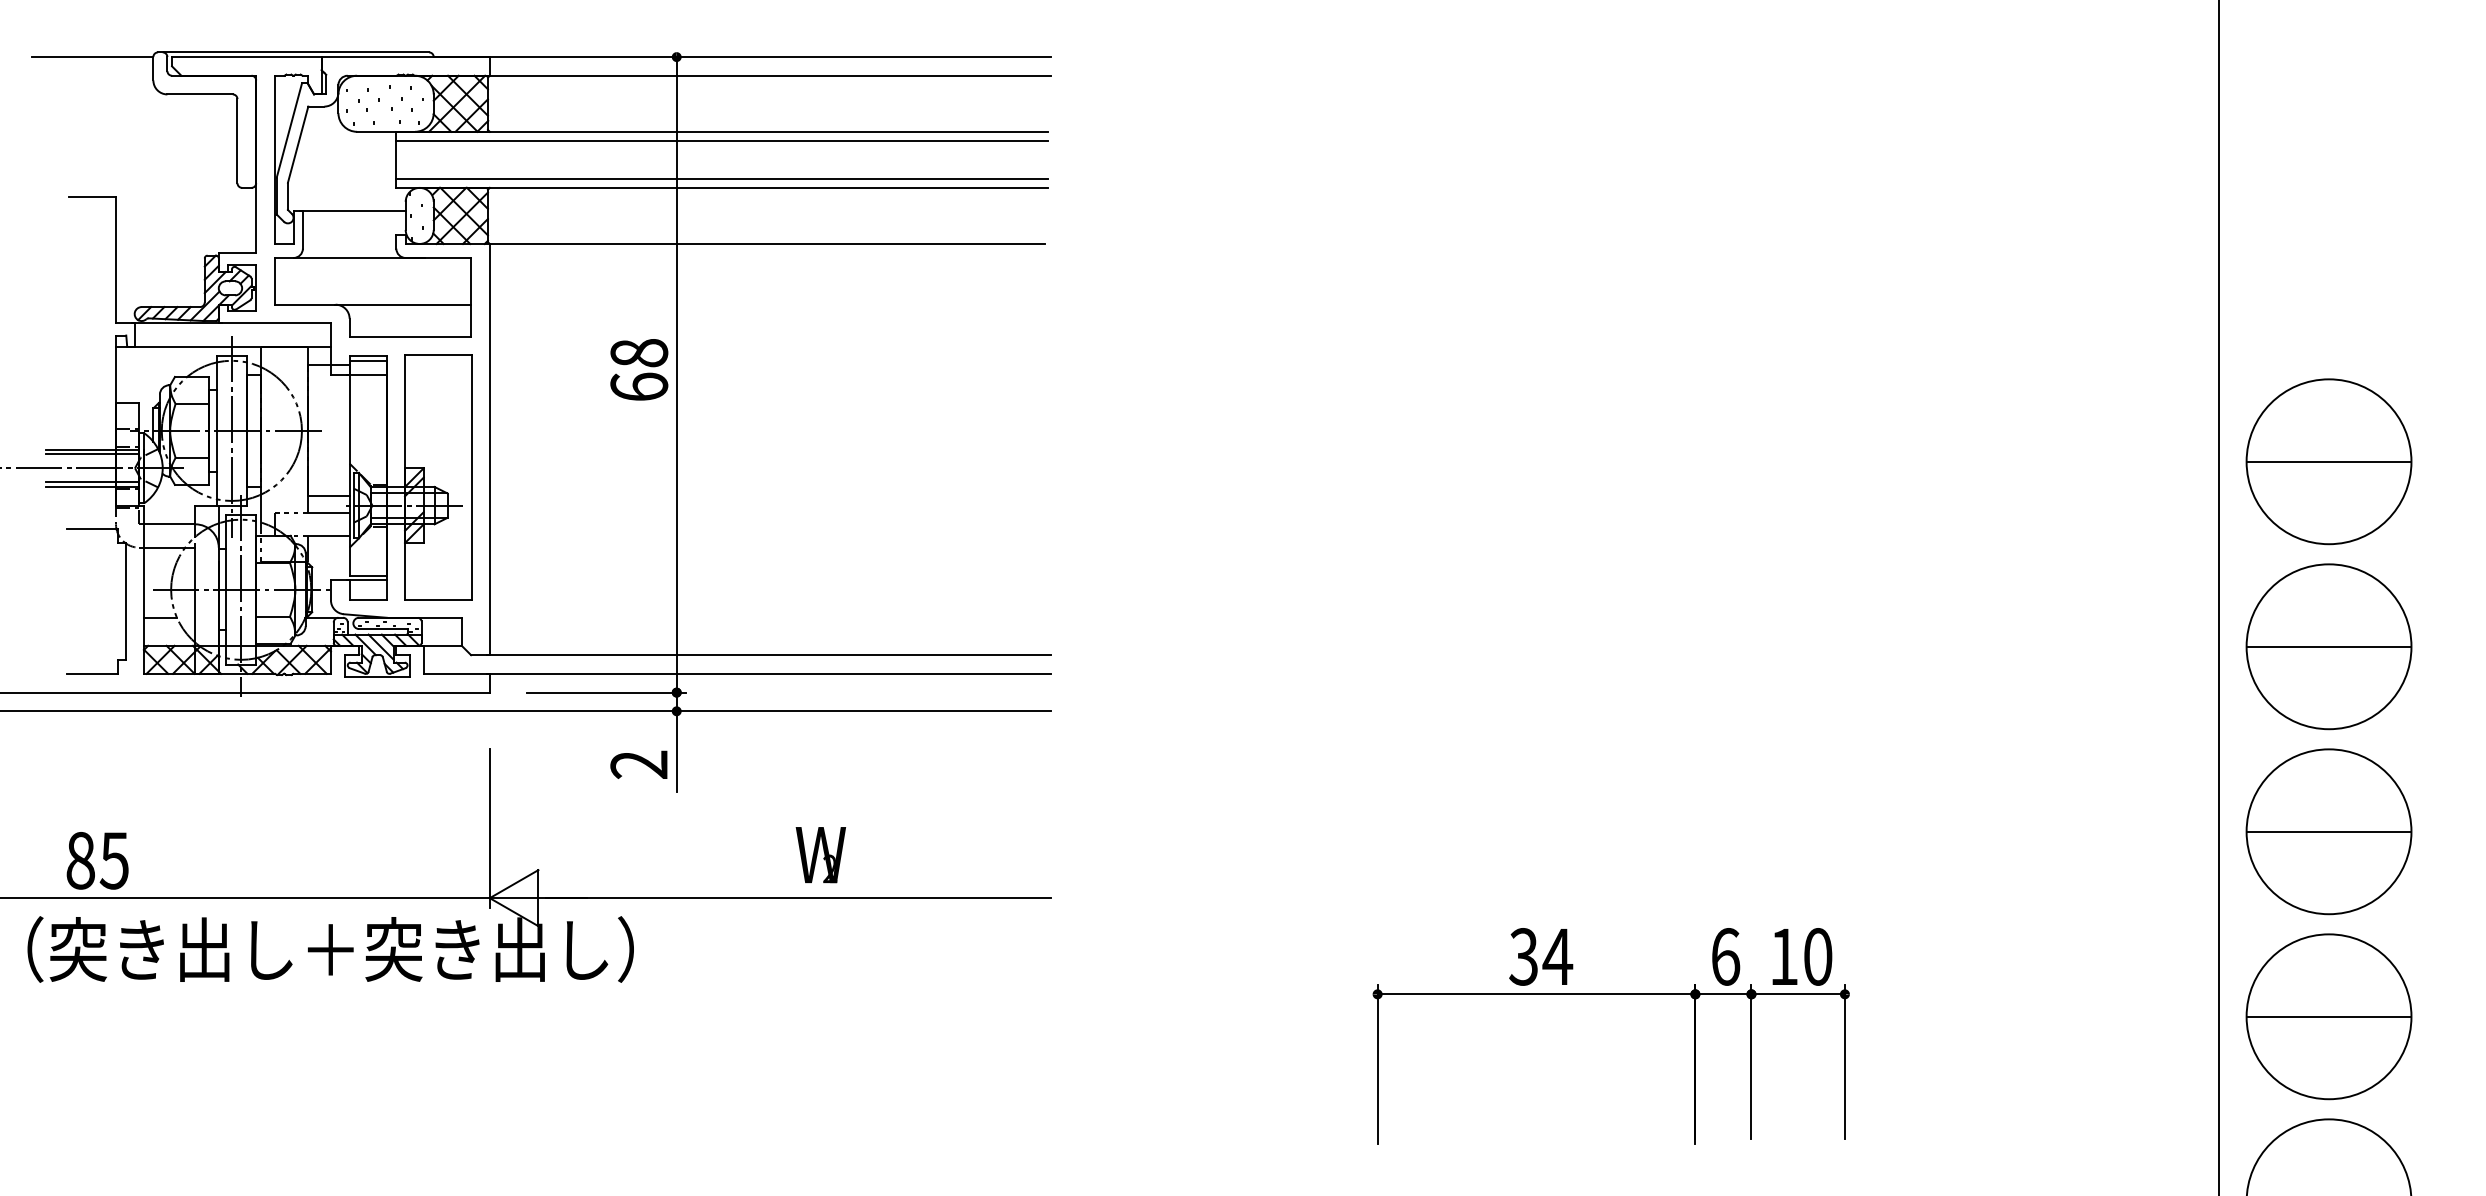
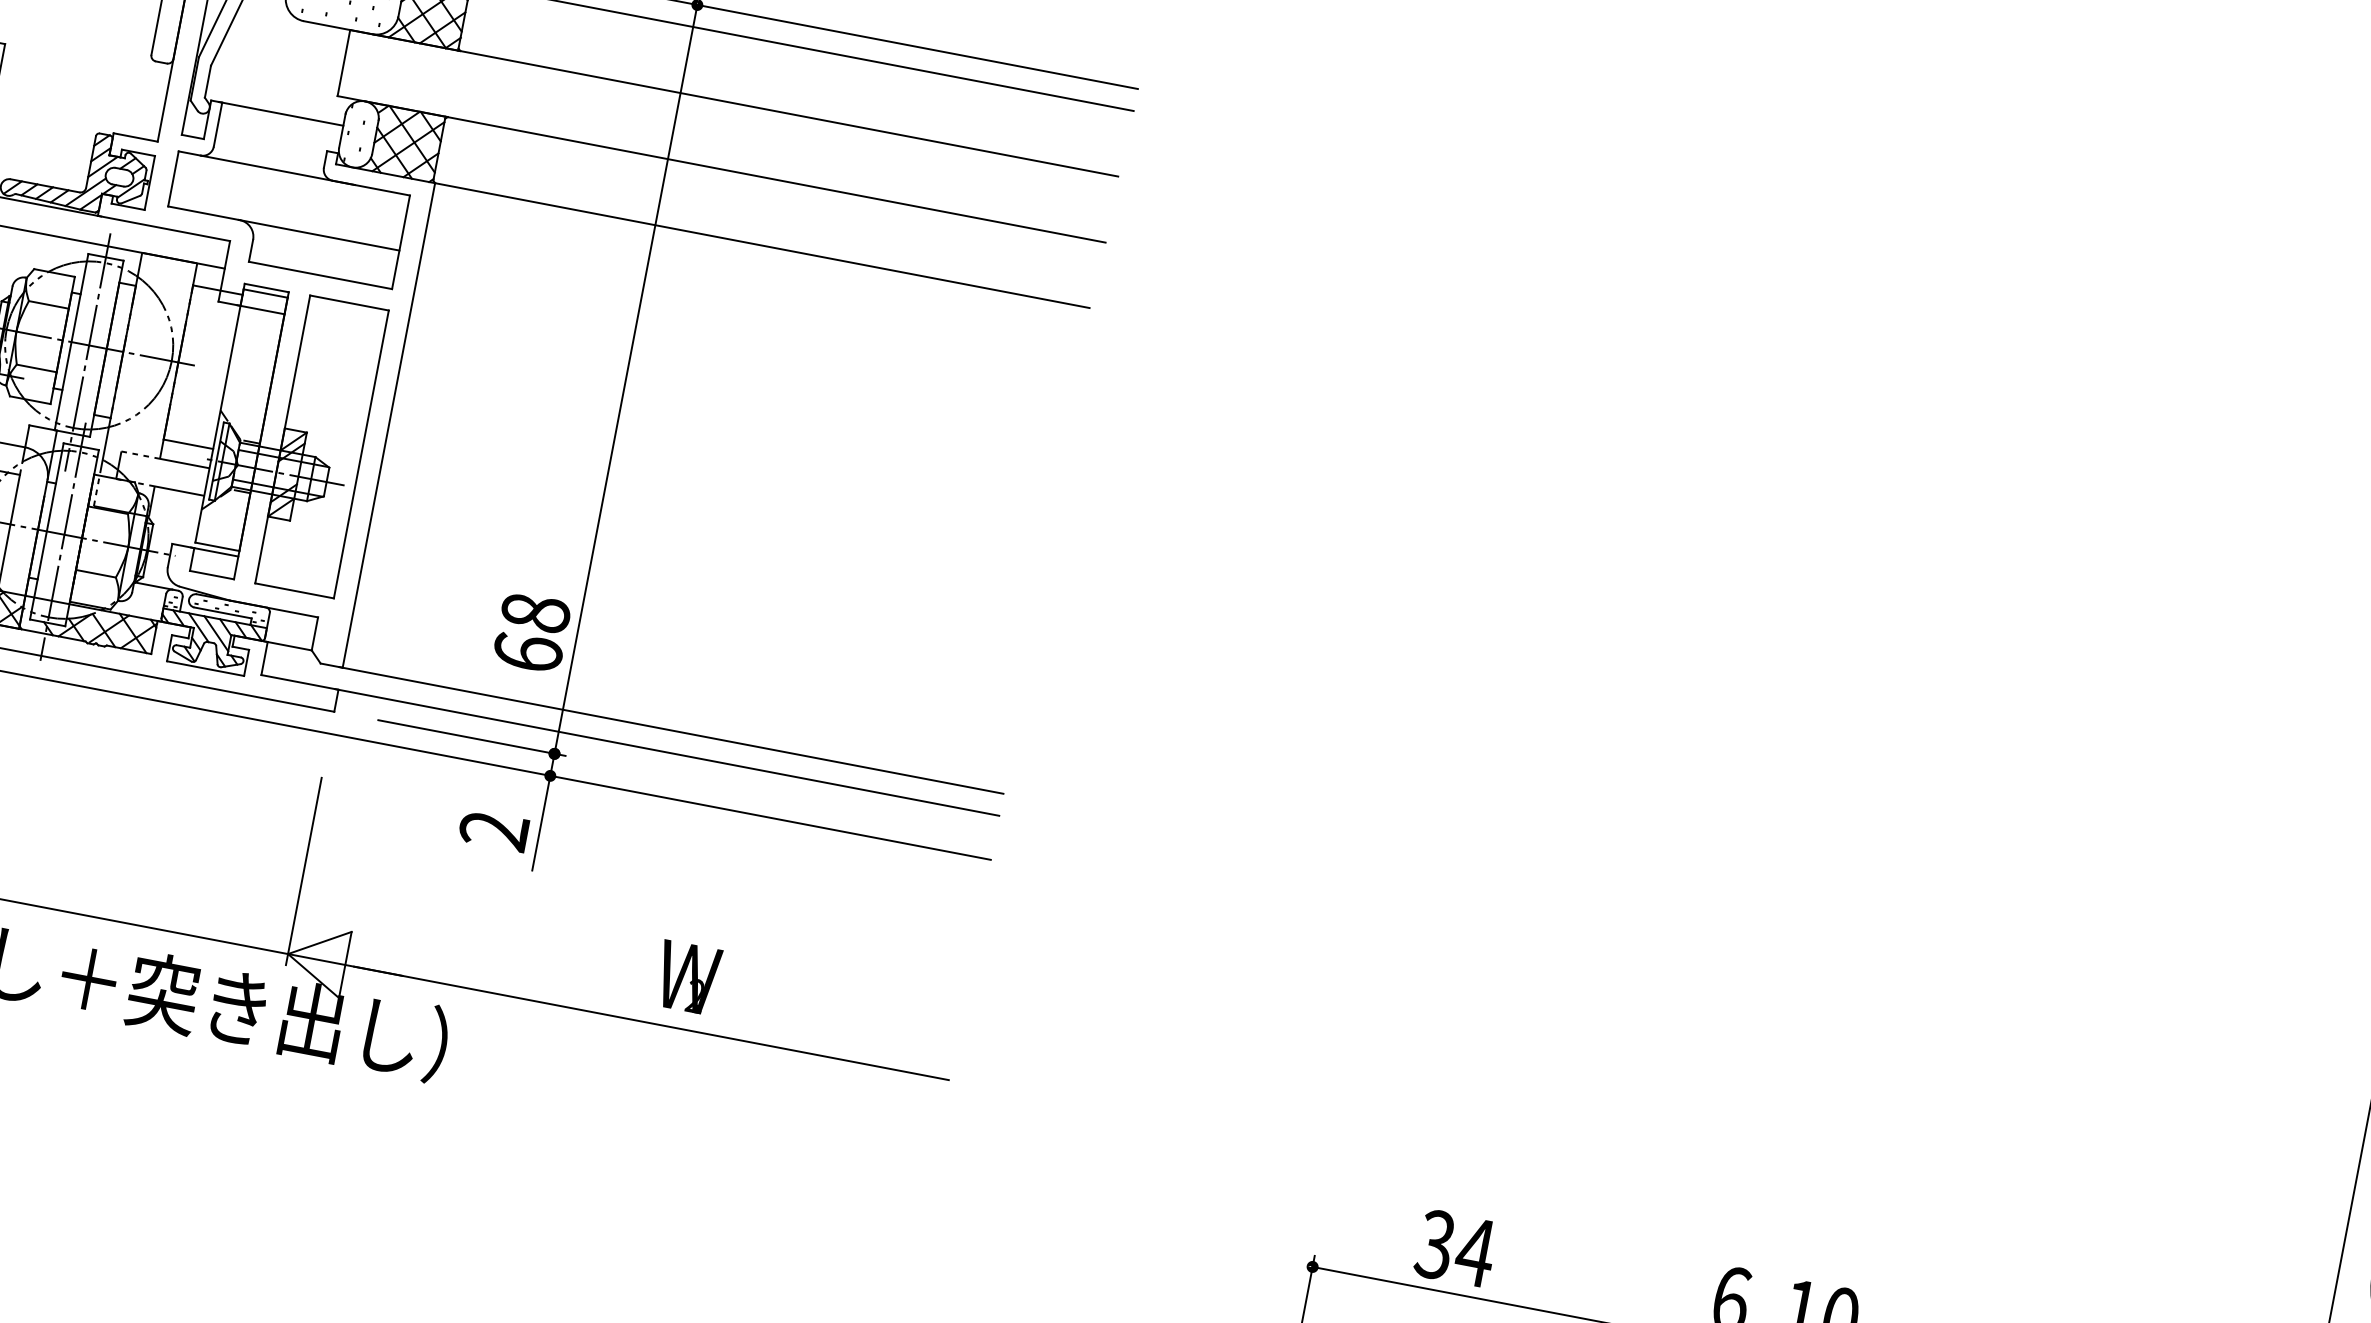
line: (722, 141) -> (732, 114), removed
line: (722, 178) -> (724, 158), removed
text: (639, 369) -> (532, 632), moved
text: (1541, 956) -> (1456, 1248), moved

